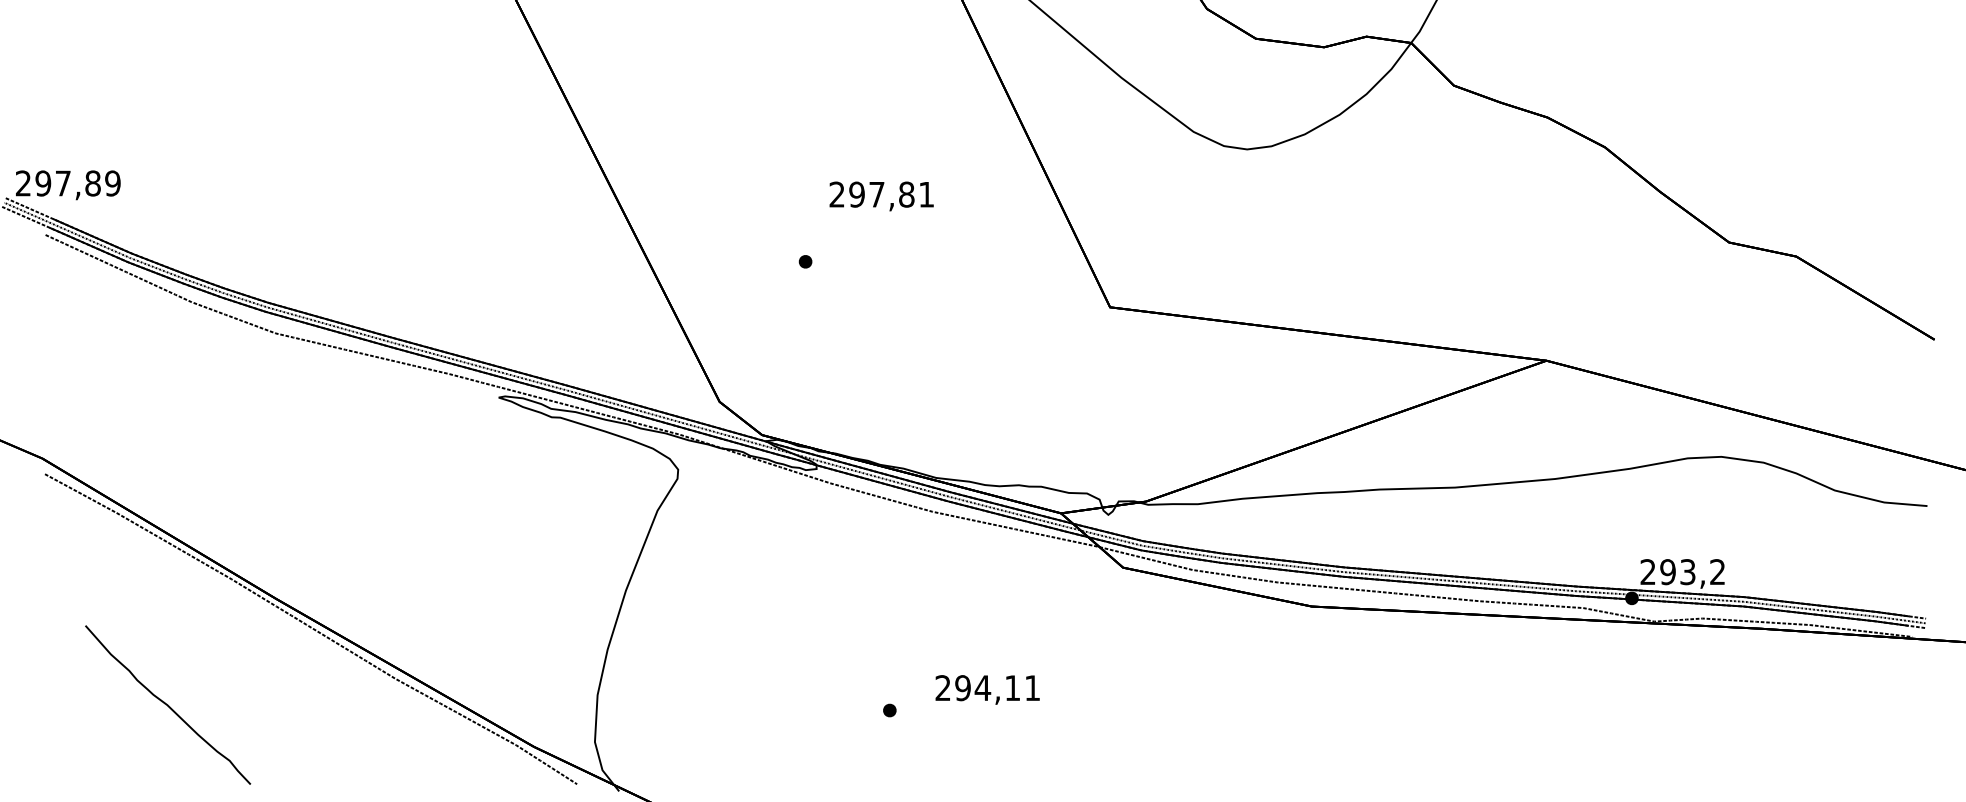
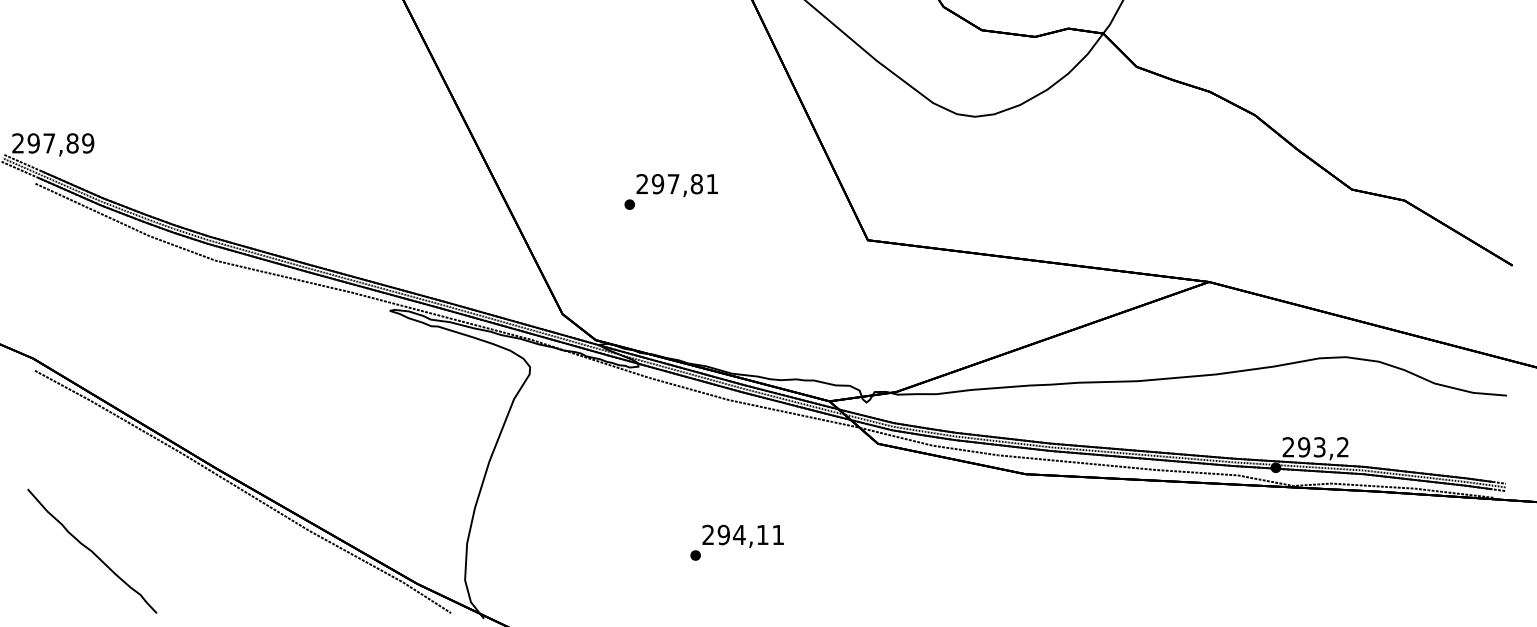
text: (880, 196) -> (676, 185), moved
text: (986, 688) -> (742, 535), moved
part: (168, 704) -> (92, 550), moved

